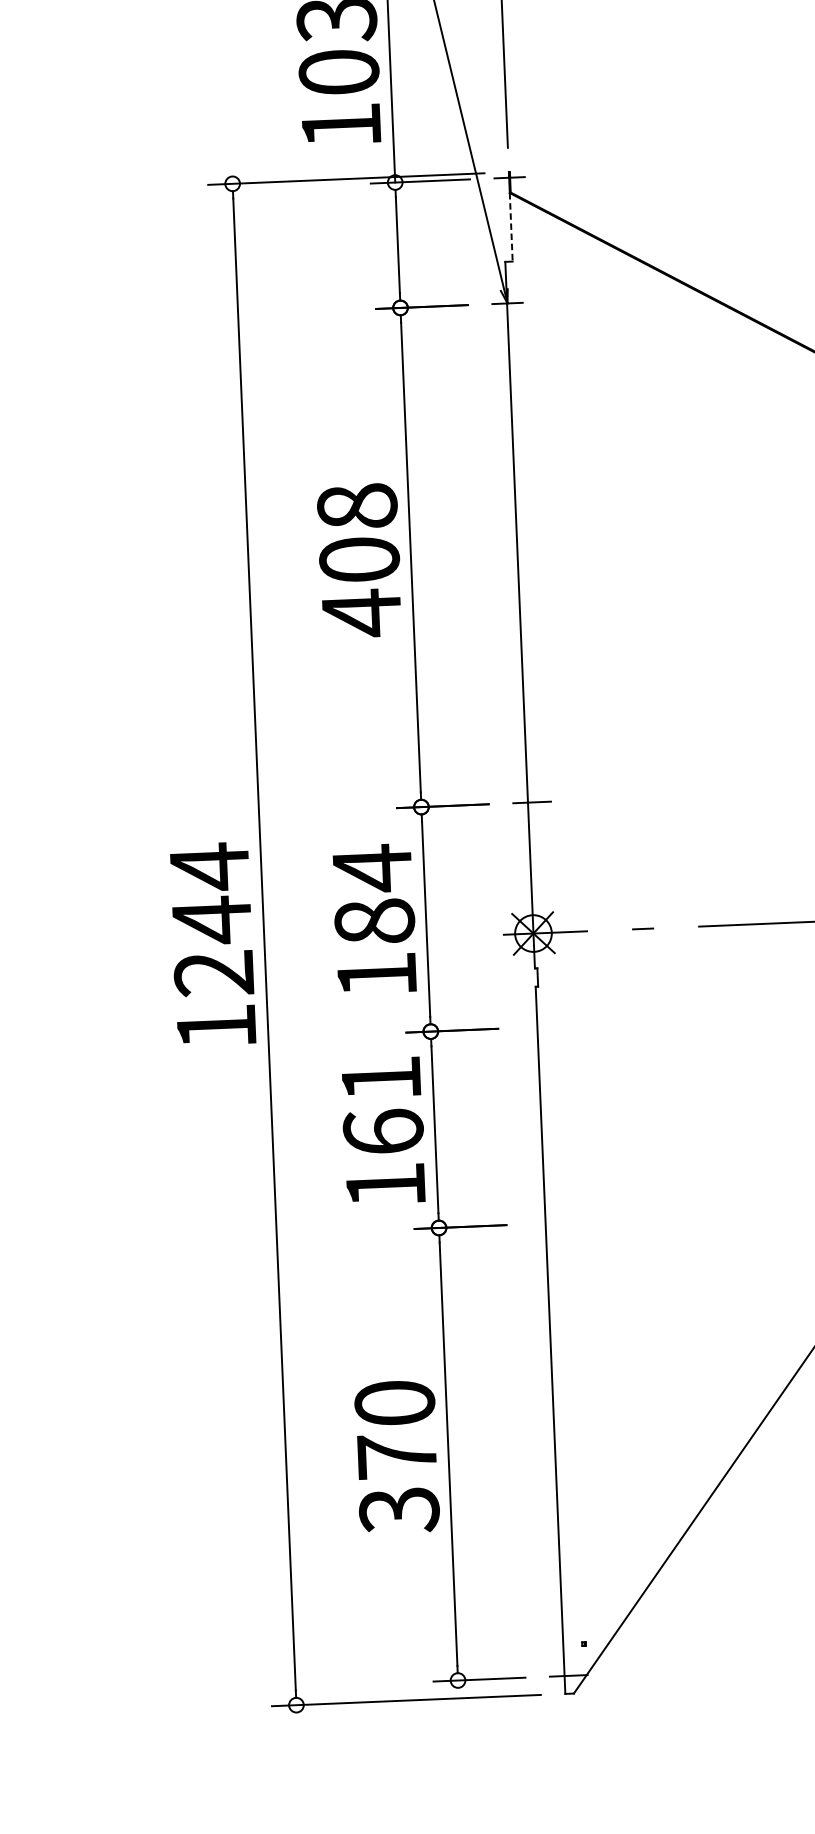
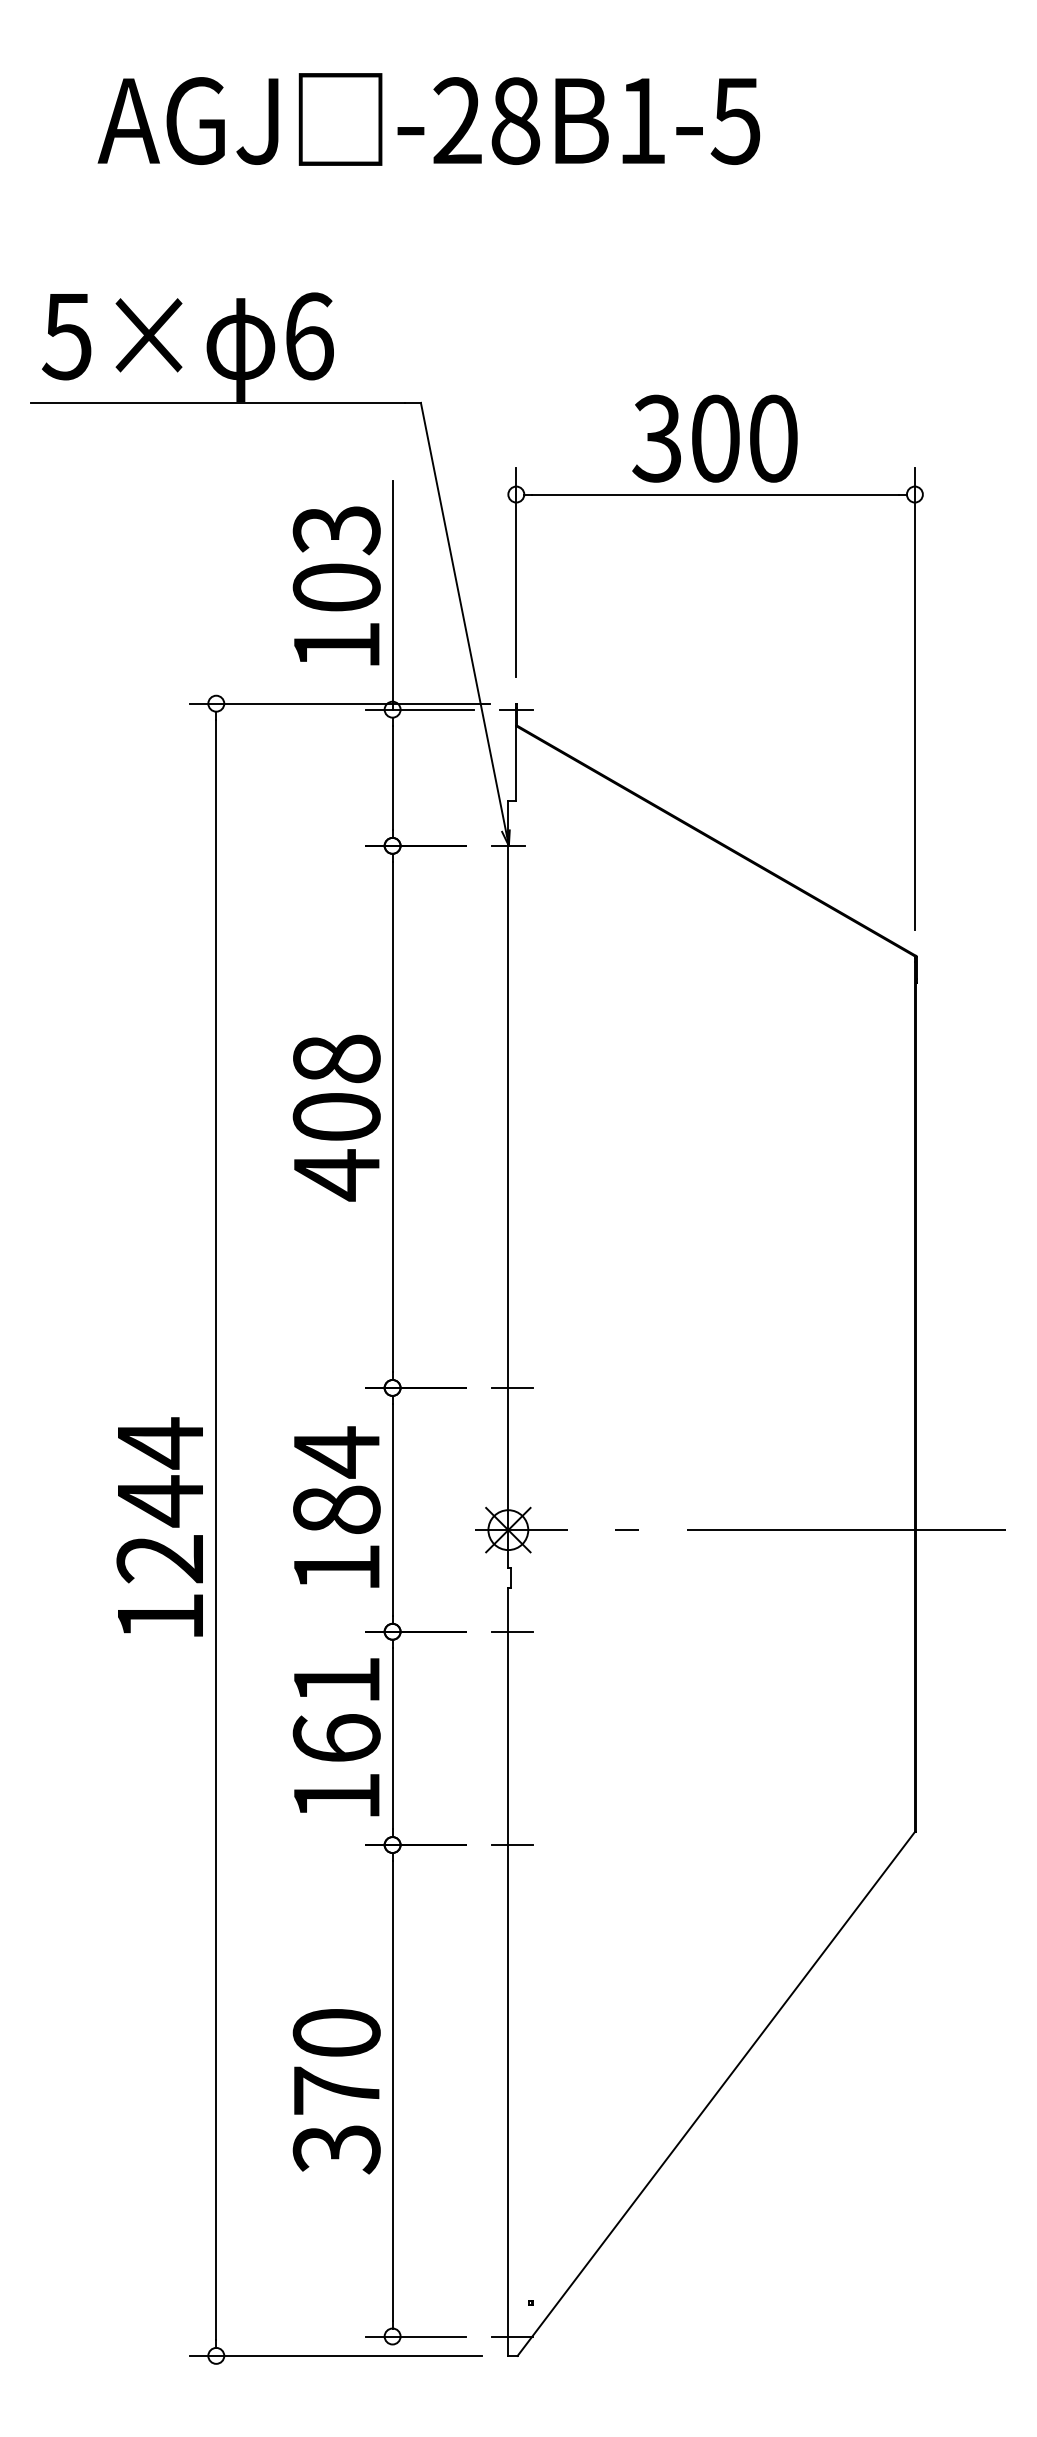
line: (511, 227) -> (516, 763), dashed -> solid
line: (541, 1026) -> (512, 1631), added
line: (549, 1223) -> (512, 1845), added

